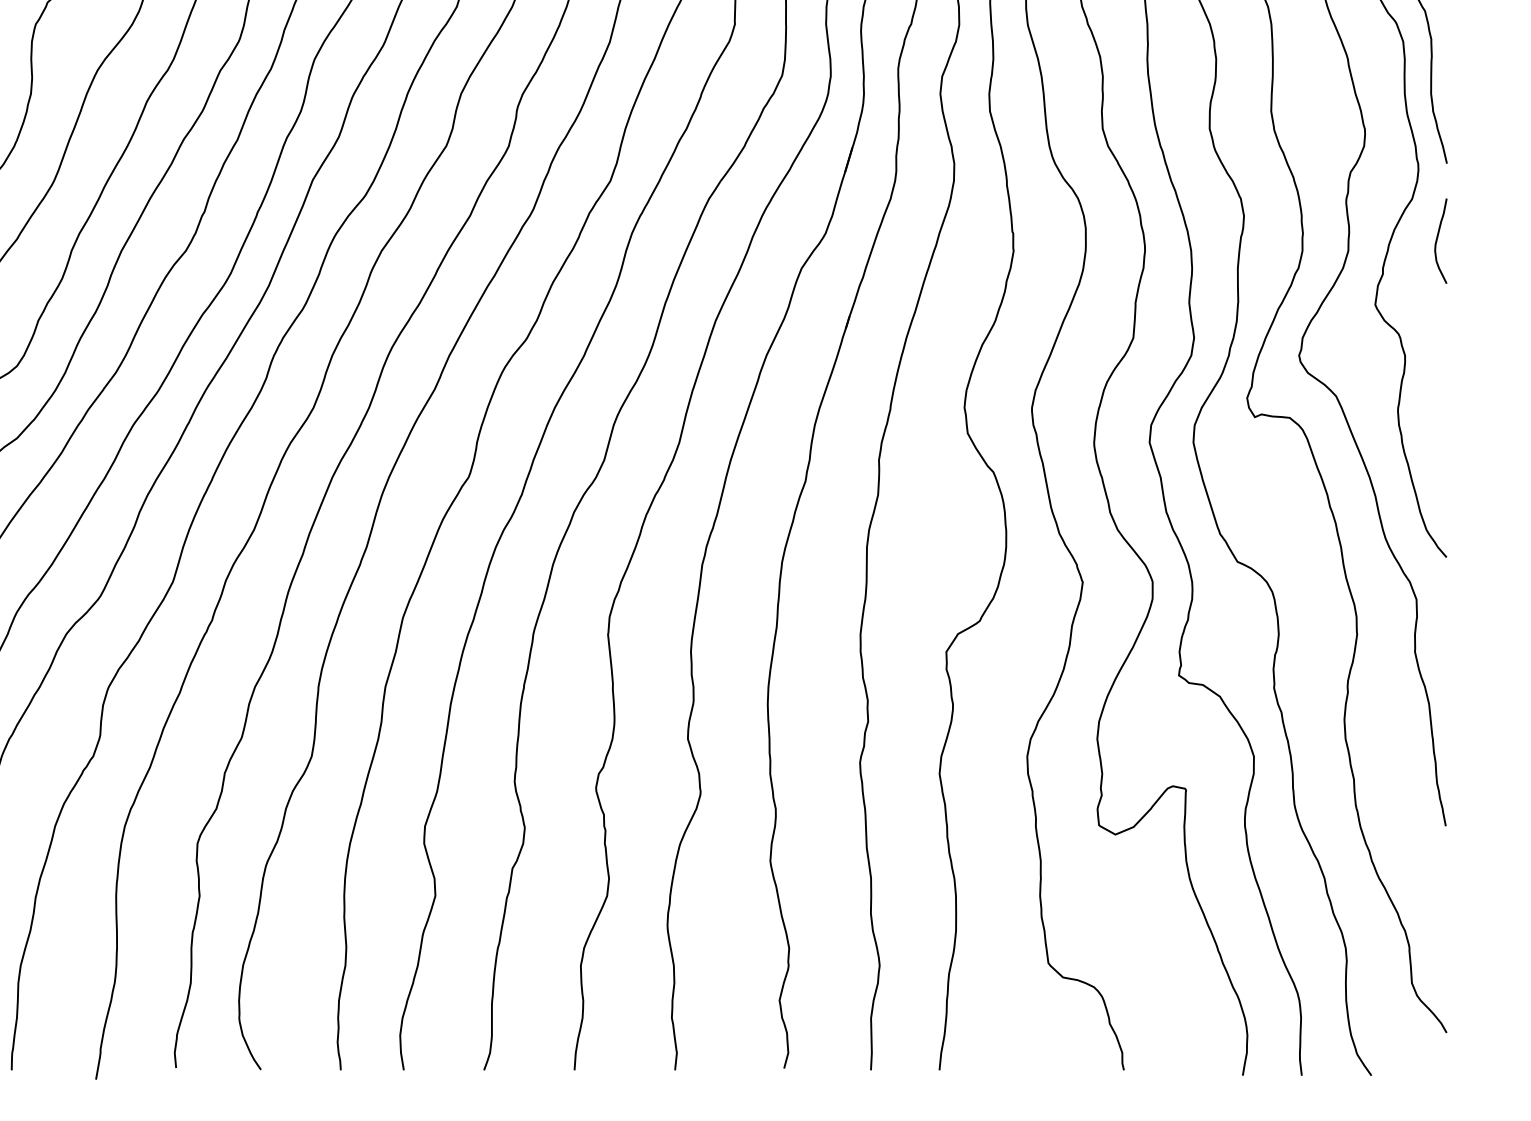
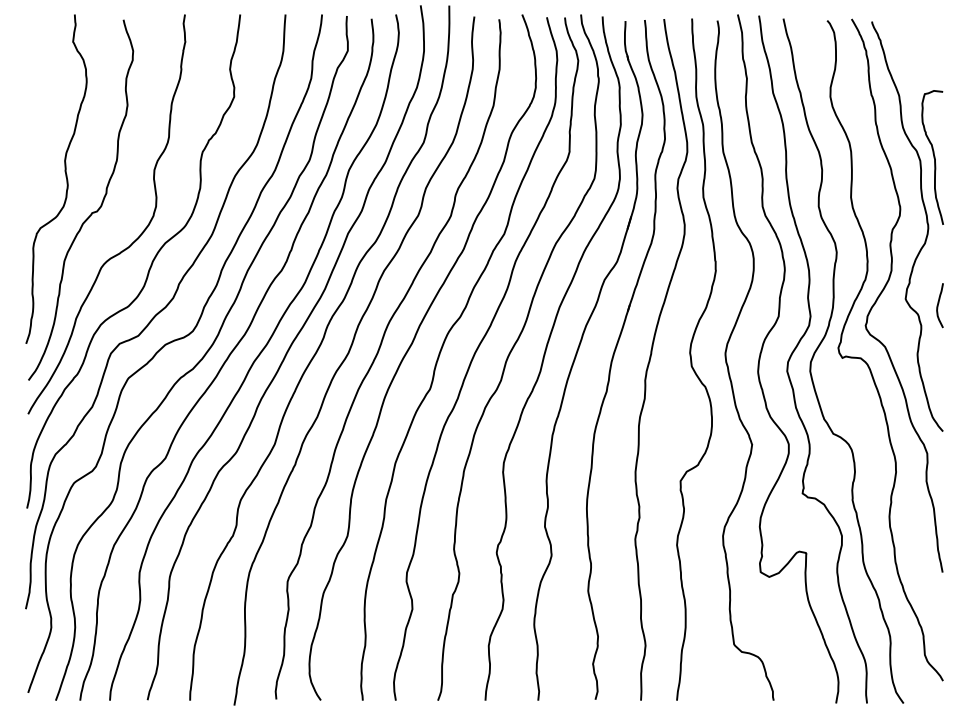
curve: (1437, 240) -> (938, 305), moved

